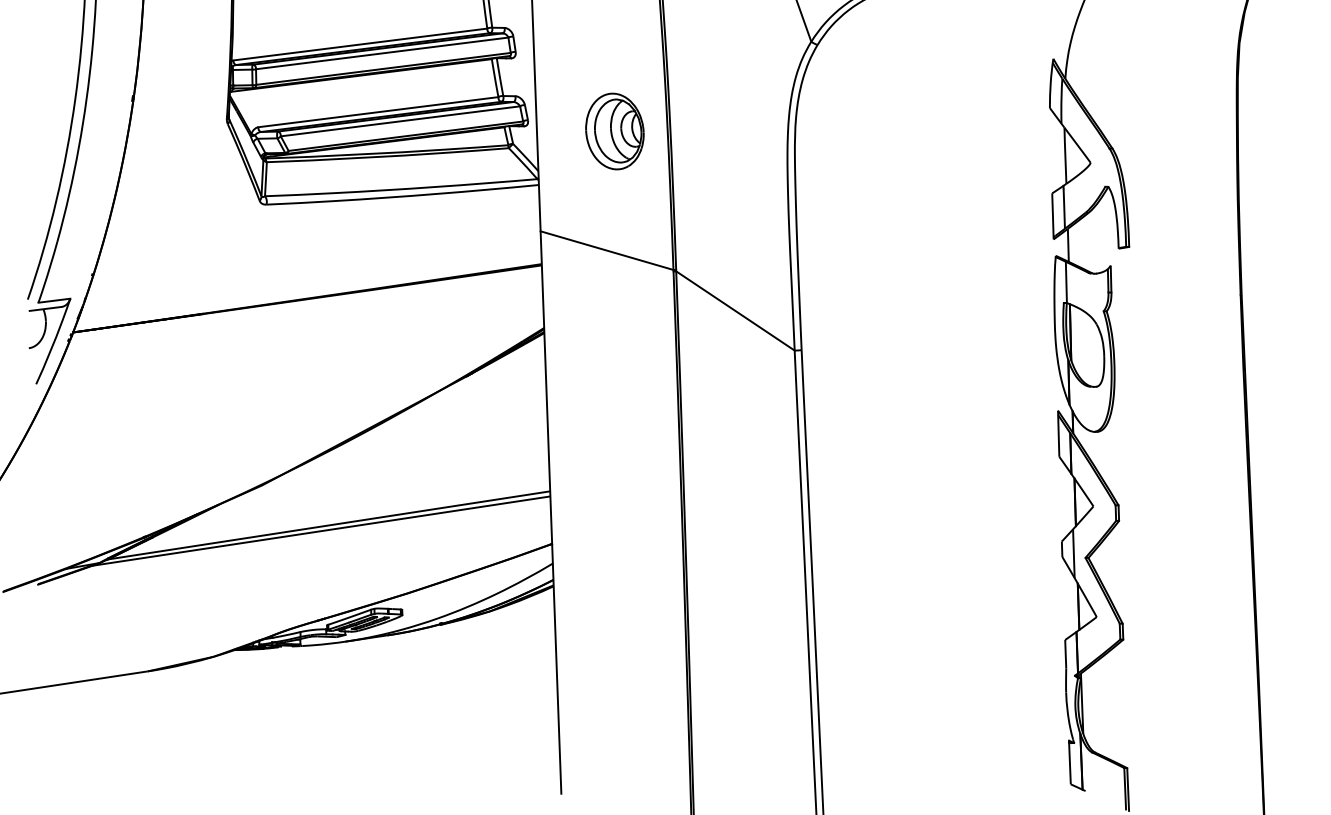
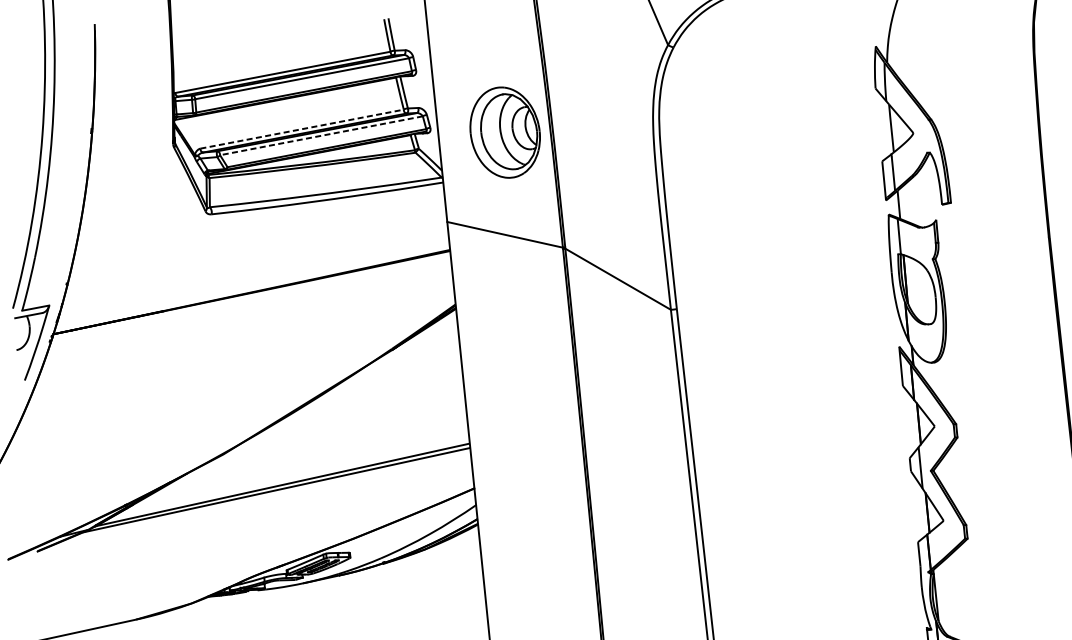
line: (378, 112) -> (302, 129), solid -> dashed
line: (400, 121) -> (321, 135), solid -> dashed
part: (614, 131) -> (504, 132), size x1.4

